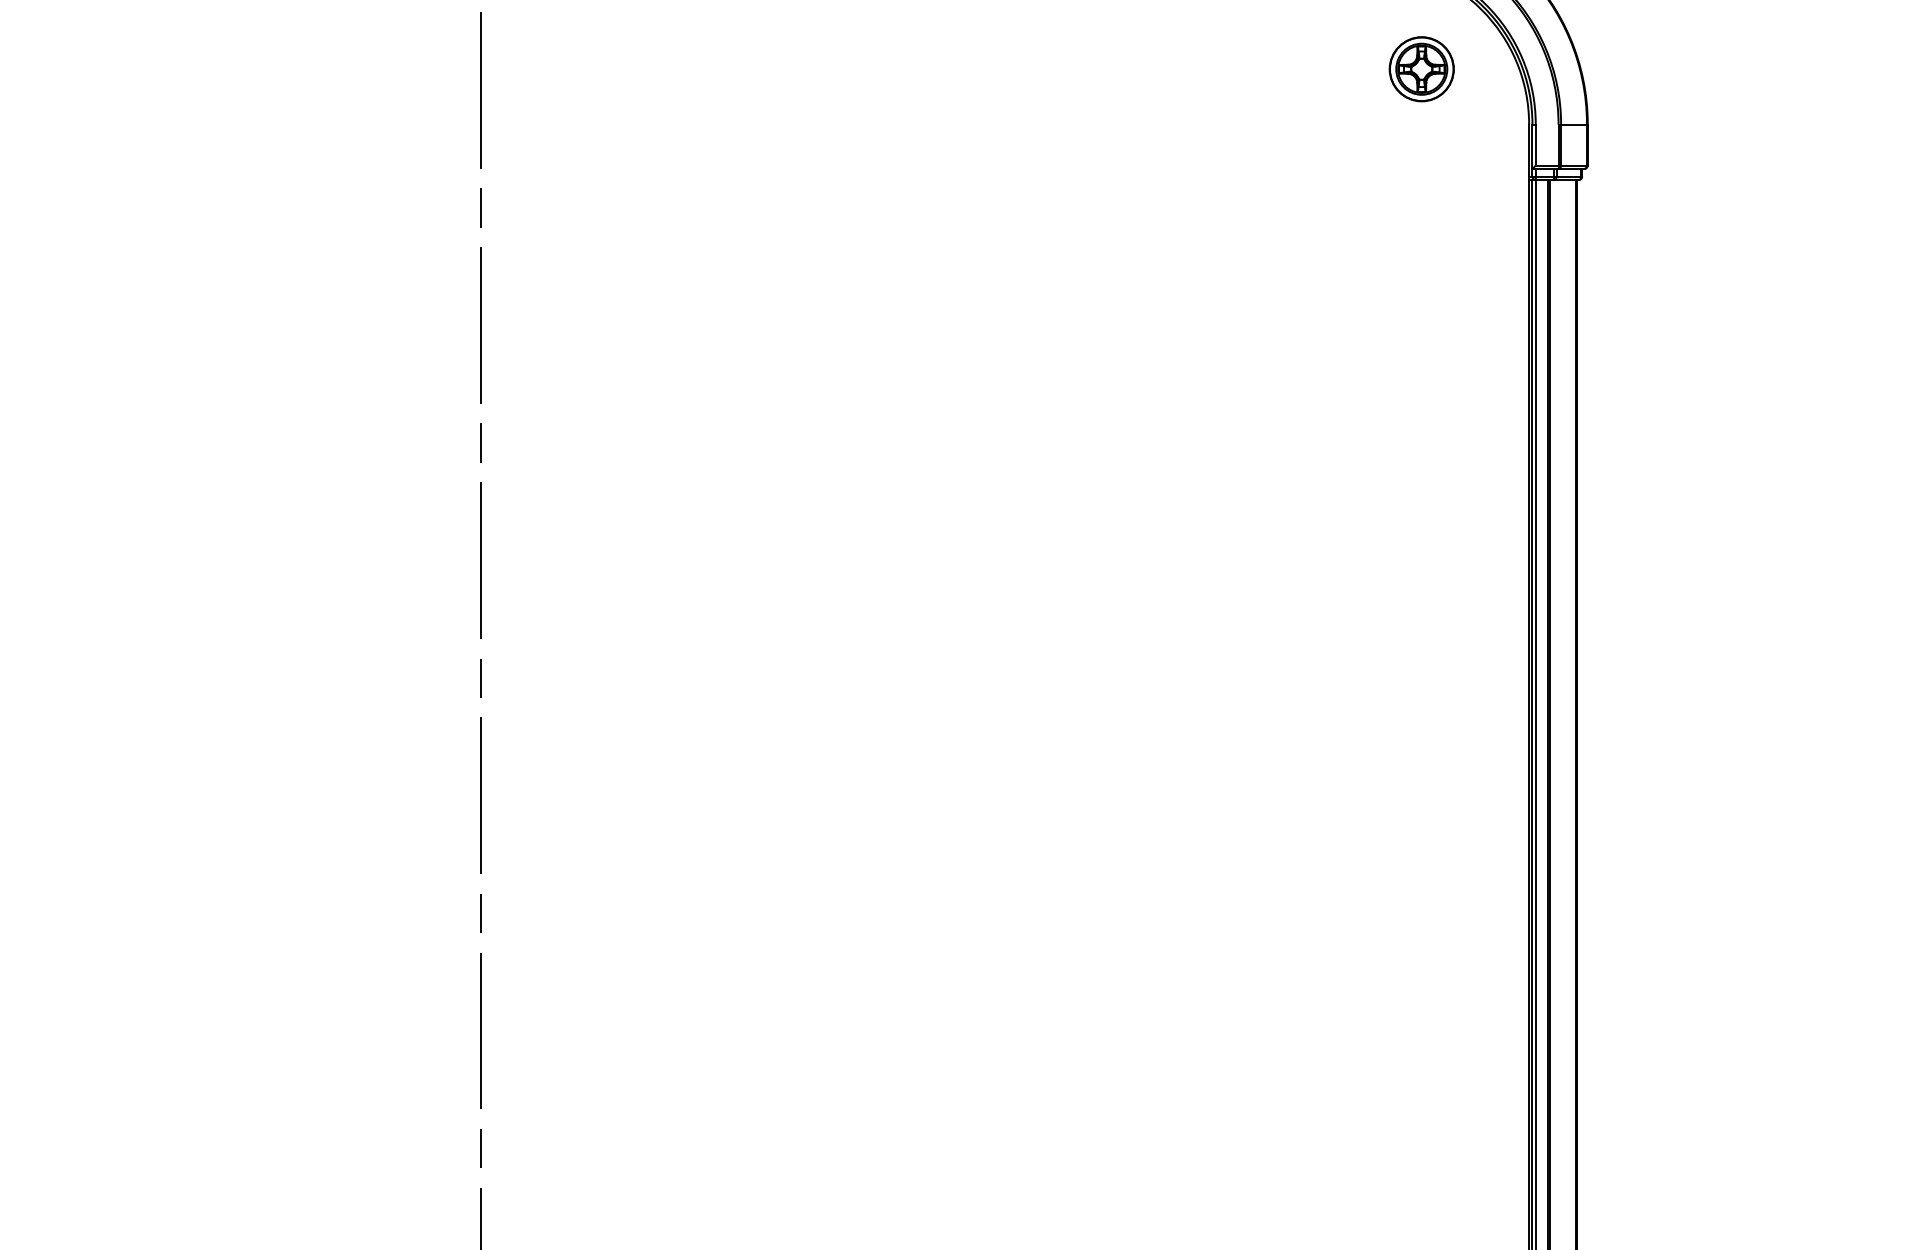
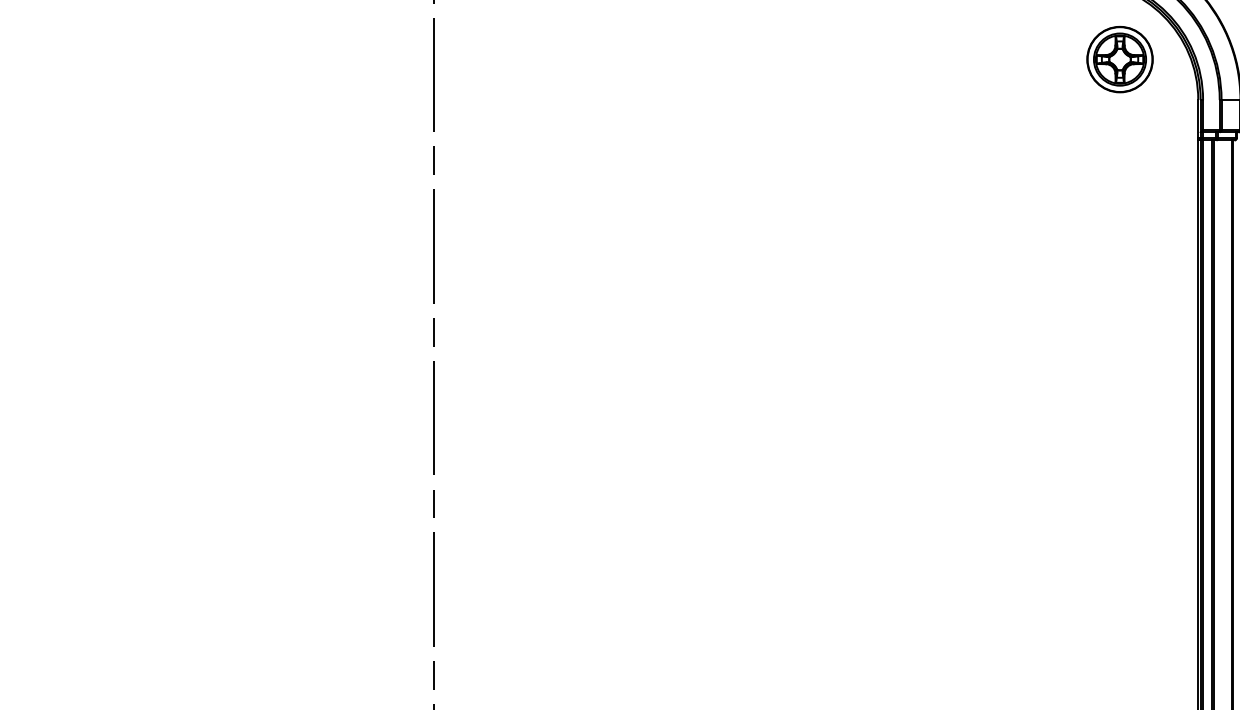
part: (1421, 69) -> (1119, 59), size x1.4

